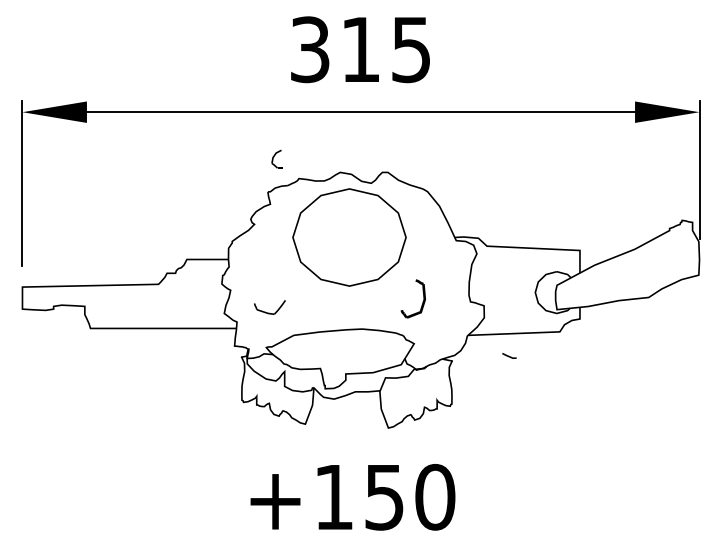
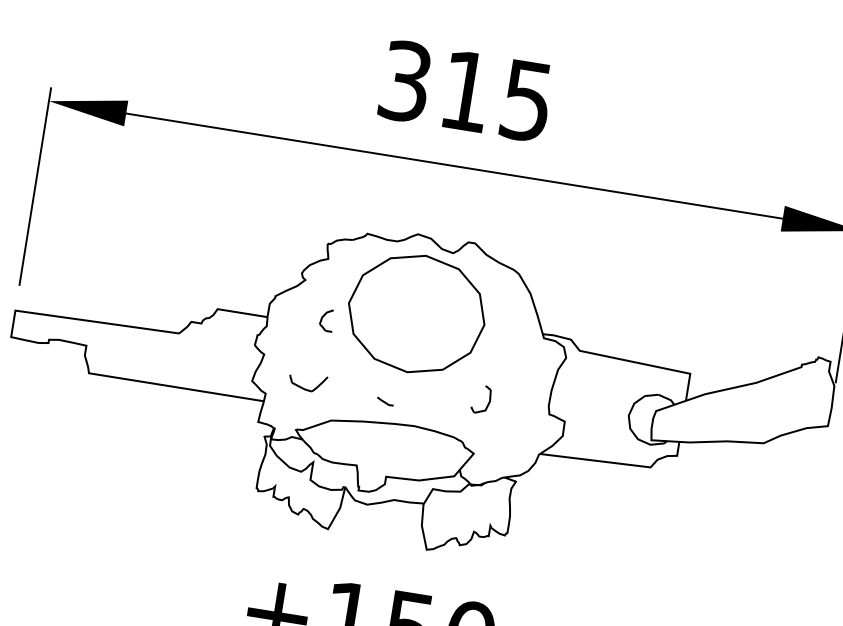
part: (276, 158) -> (326, 319), moved
part: (413, 298) -> (481, 399), size x0.62
line: (509, 355) -> (385, 401), moved

